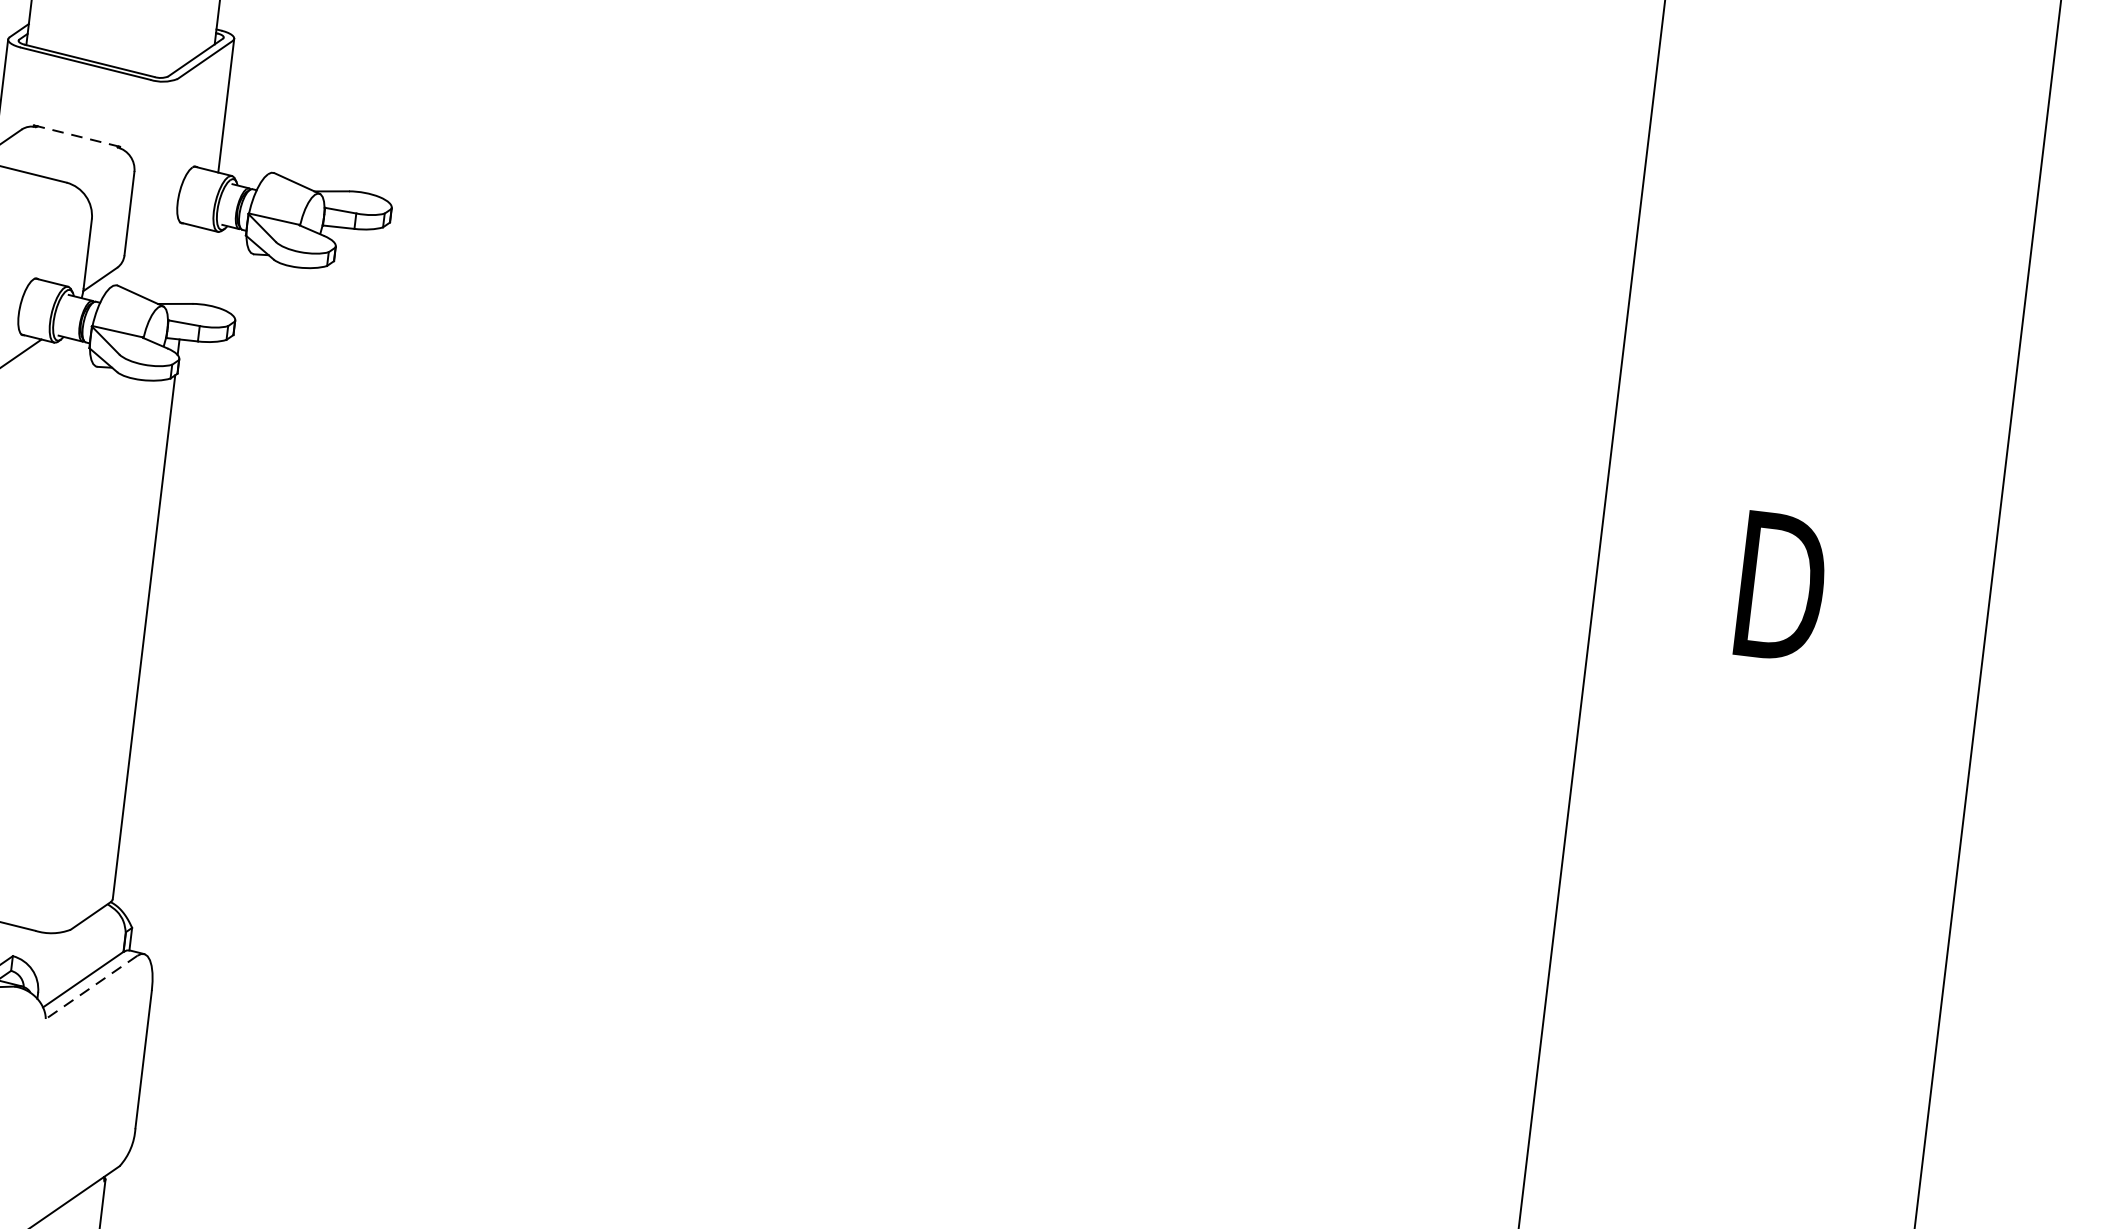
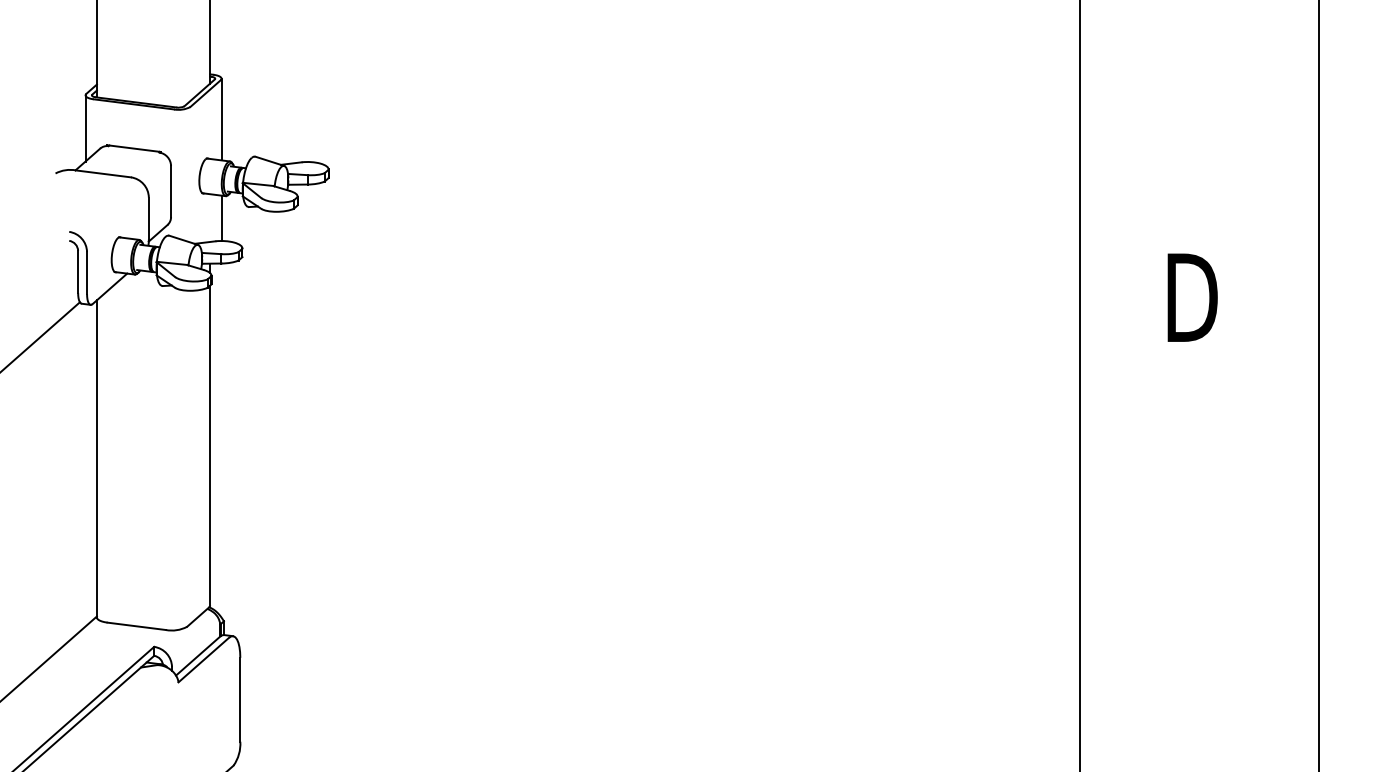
line: (76, 135) -> (133, 148), dashed -> solid
line: (206, 266) -> (221, 217), added
line: (90, 988) -> (203, 660), dashed -> solid

